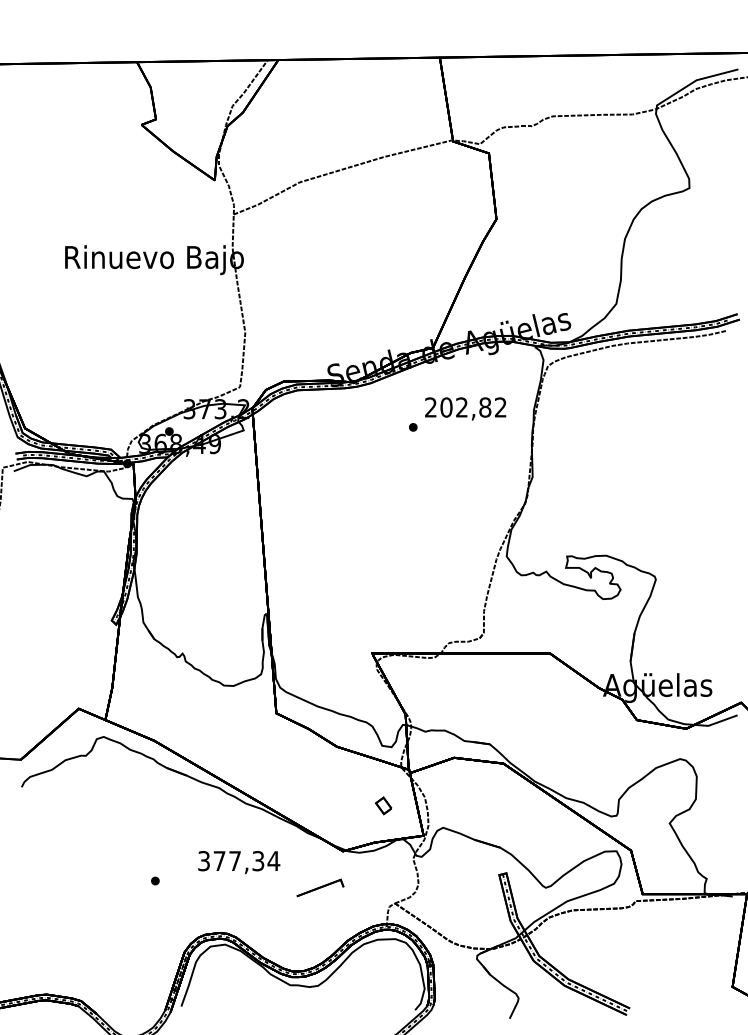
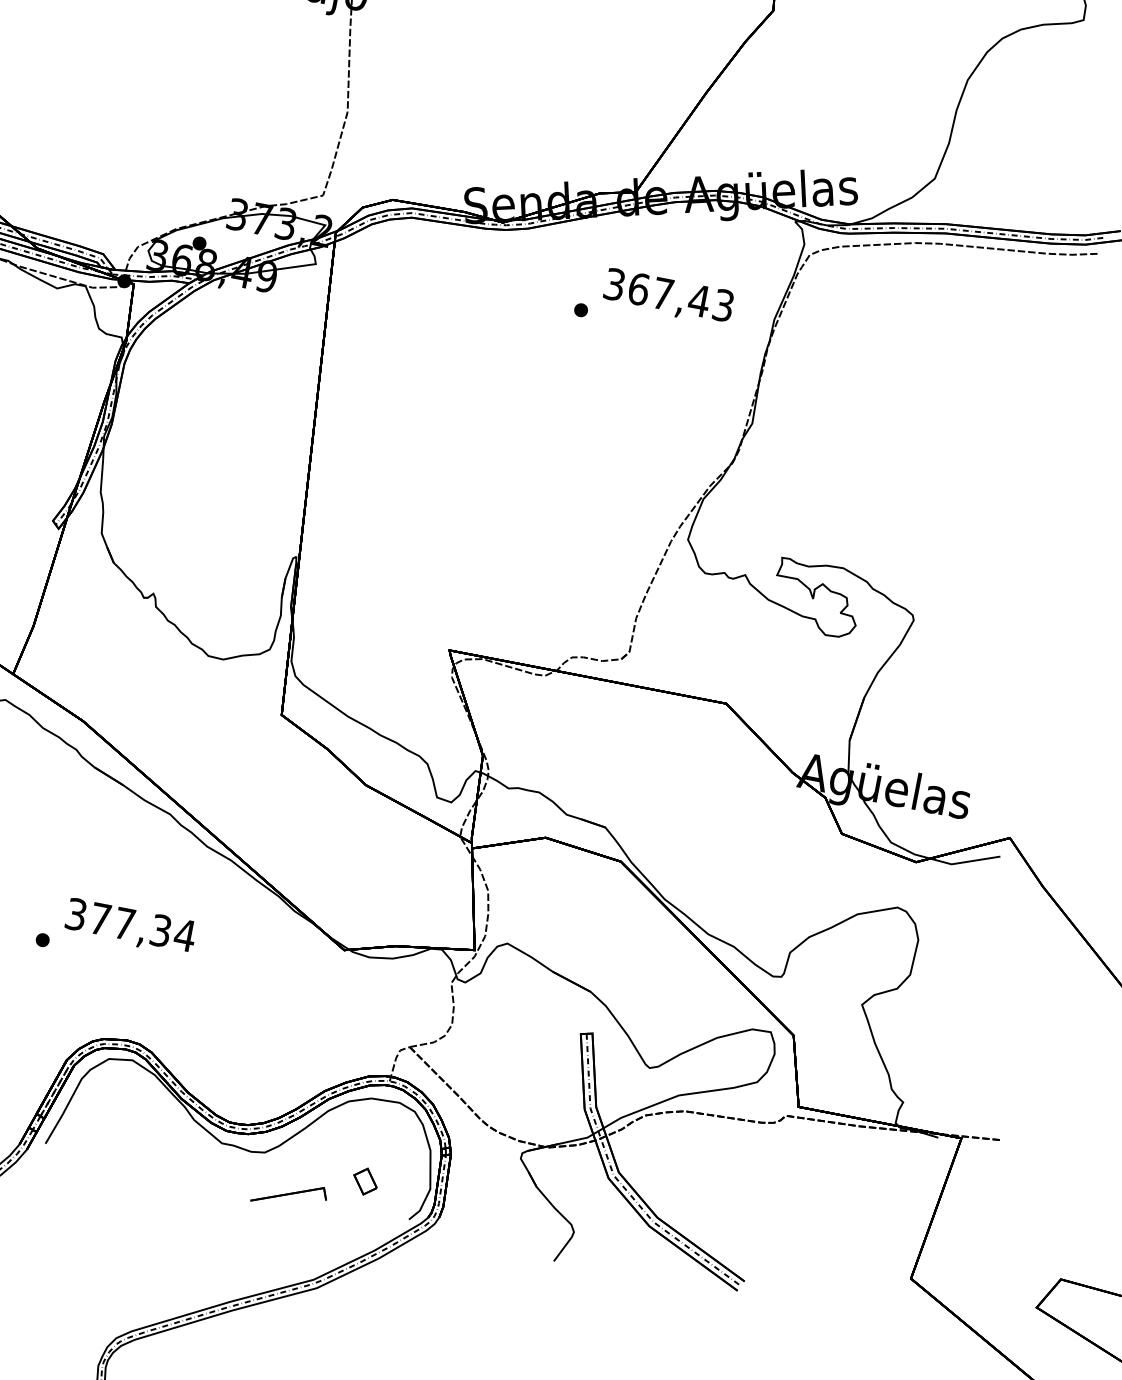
text: (465, 407) -> (668, 294), 202,82 -> 367,43
part: (383, 805) -> (365, 1180), moved
text: (239, 862) -> (131, 927), moved
part: (320, 887) -> (289, 1193), moved

